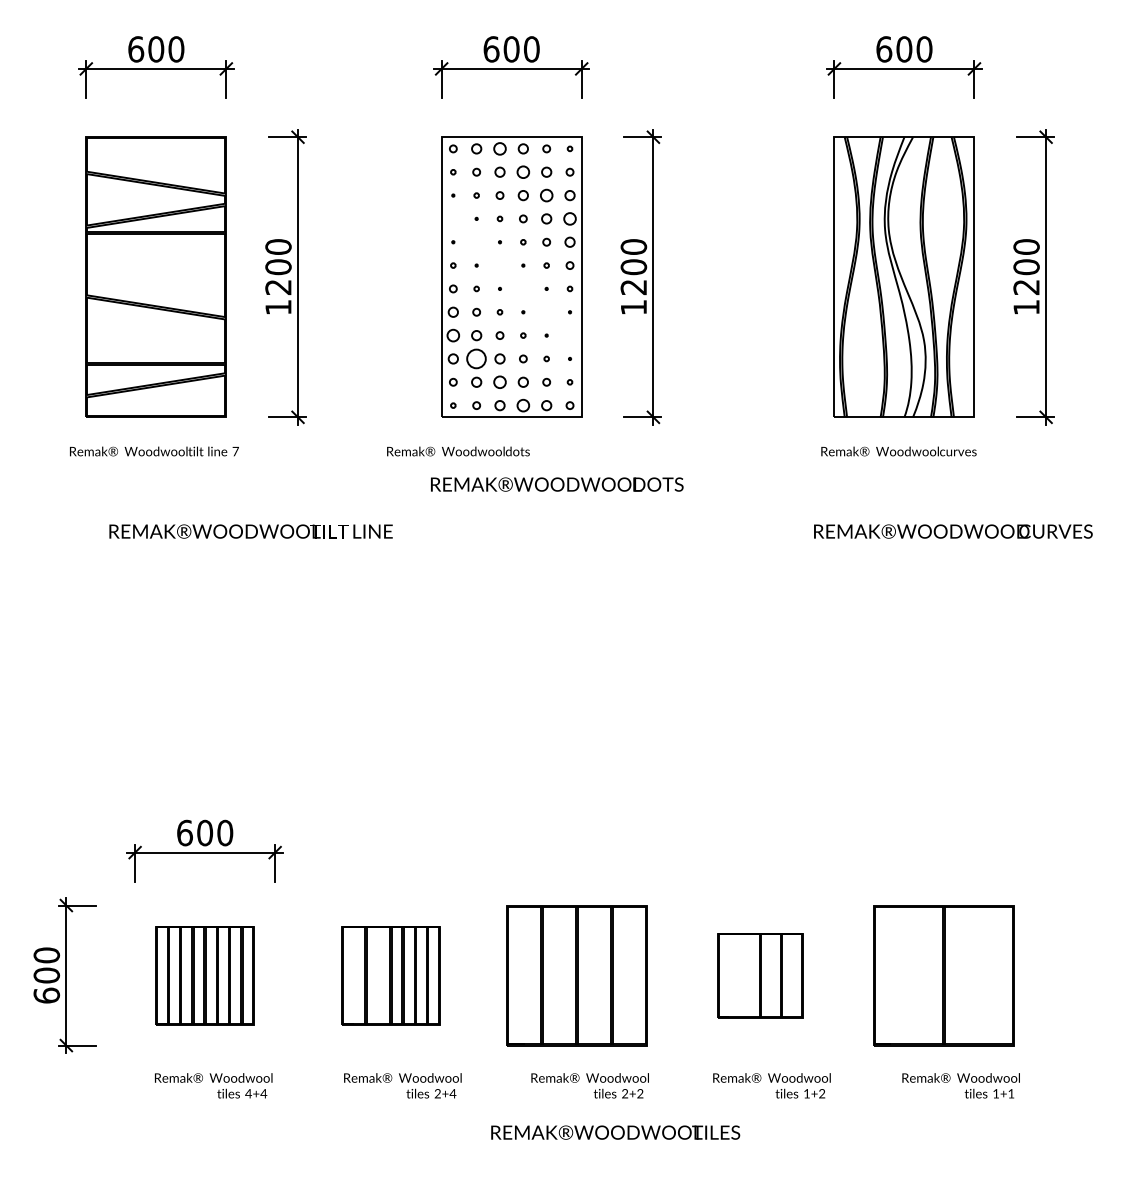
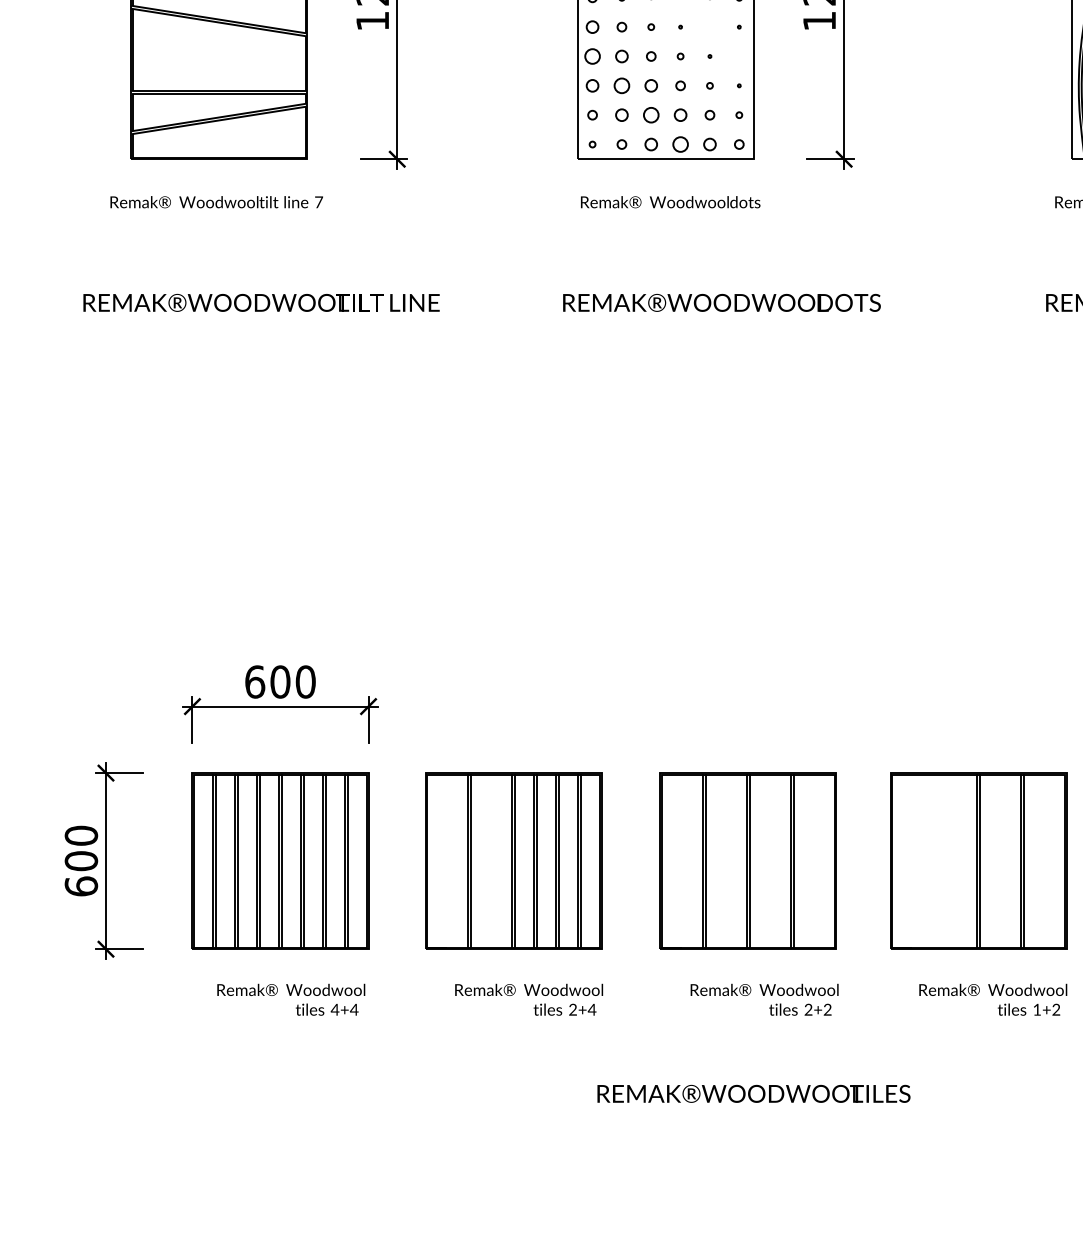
circle: (476, 358) -> (621, 85), size x0.62
text: (458, 451) -> (670, 202), moved
text: (557, 484) -> (722, 302), moved
text: (250, 531) -> (260, 302), moved
part: (204, 975) -> (279, 861), size x1.43
part: (390, 975) -> (513, 861), size x1.43
part: (760, 975) -> (978, 861), size x1.67
text: (615, 1132) -> (753, 1093), moved

